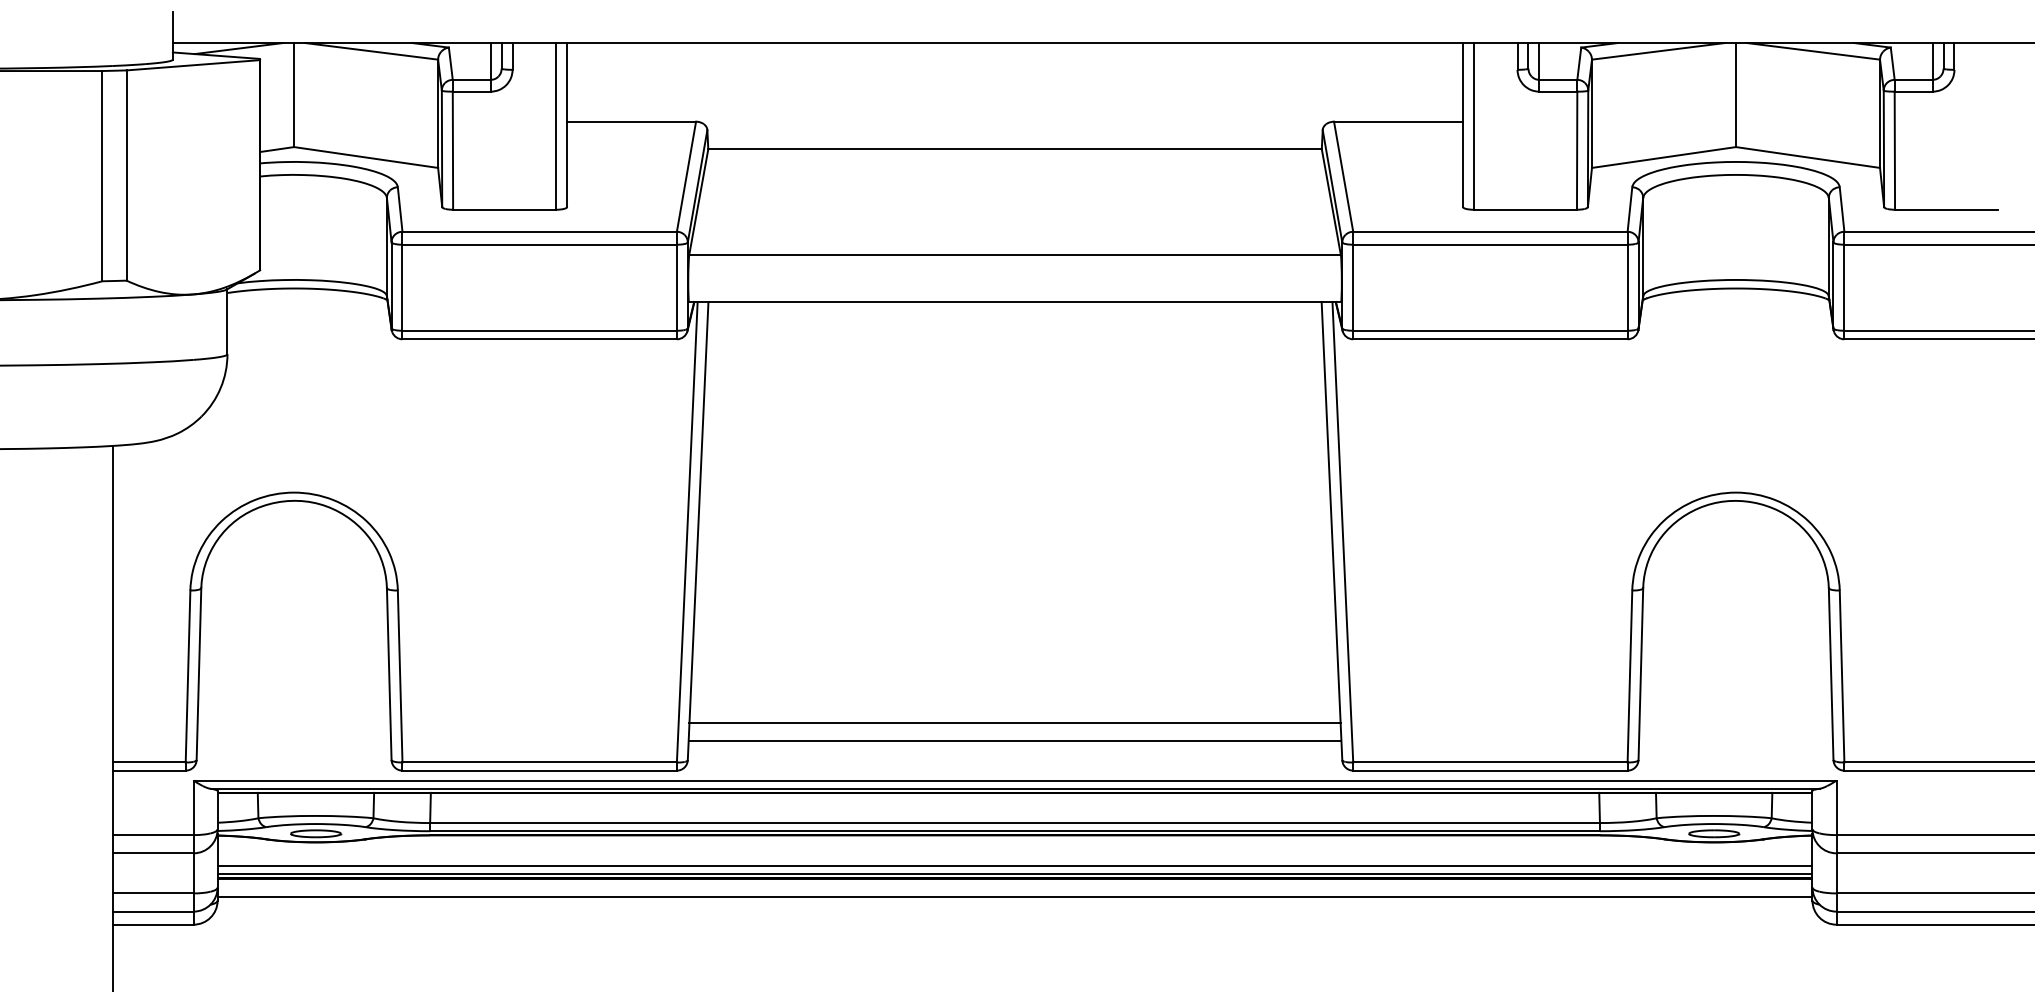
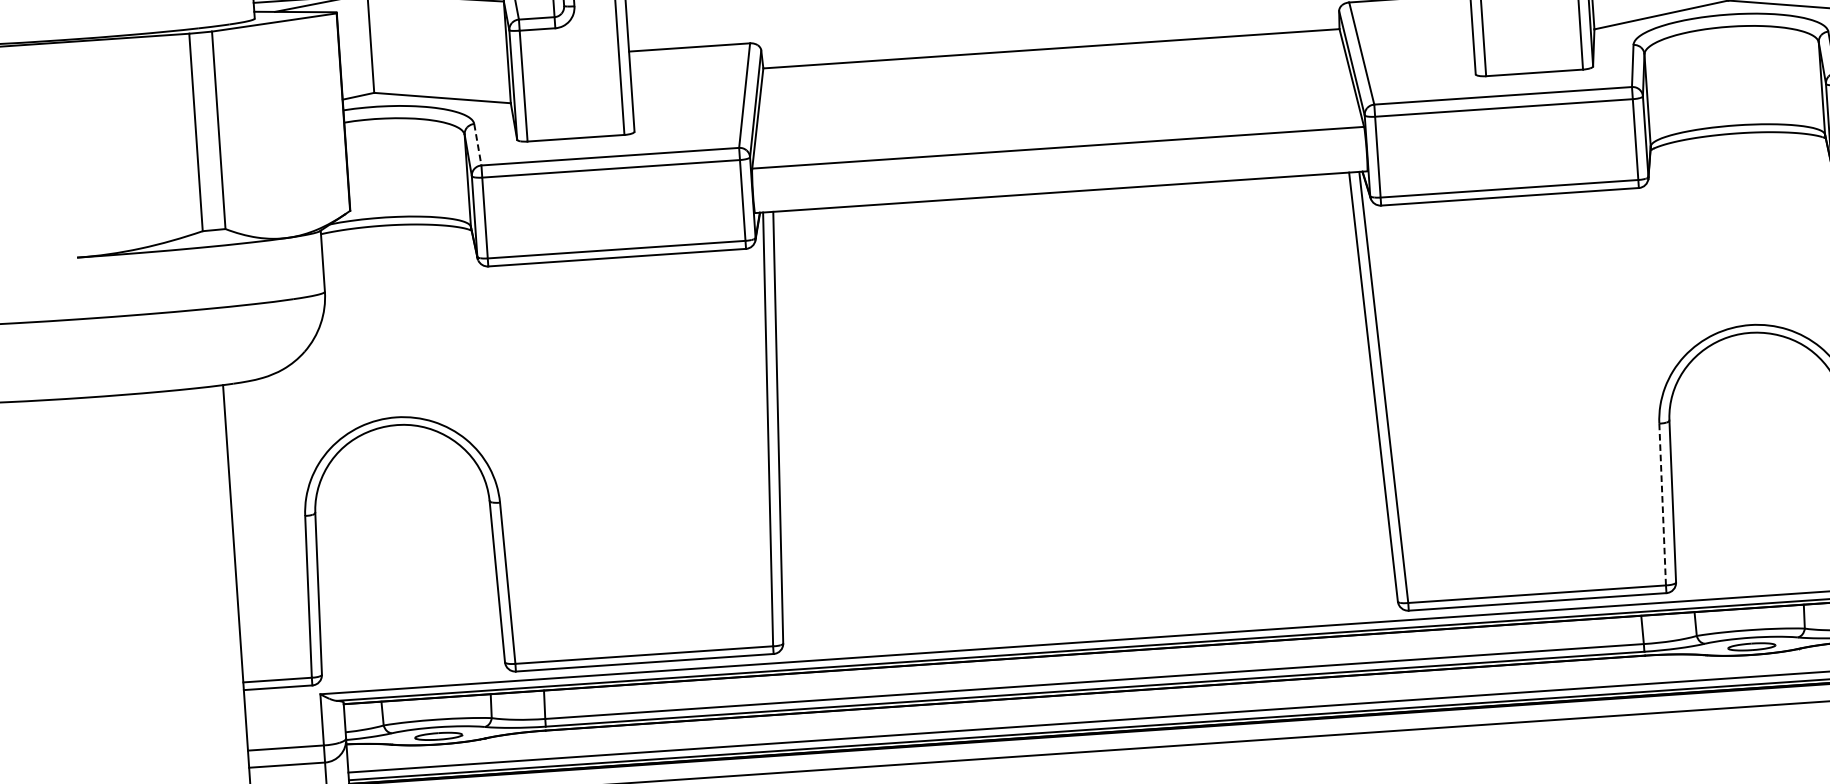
line: (400, 210) -> (478, 145), solid -> dashed
line: (1629, 675) -> (1662, 503), solid -> dashed
line: (1014, 722) -> (1087, 587), removed
line: (1014, 740) -> (1088, 604), removed

